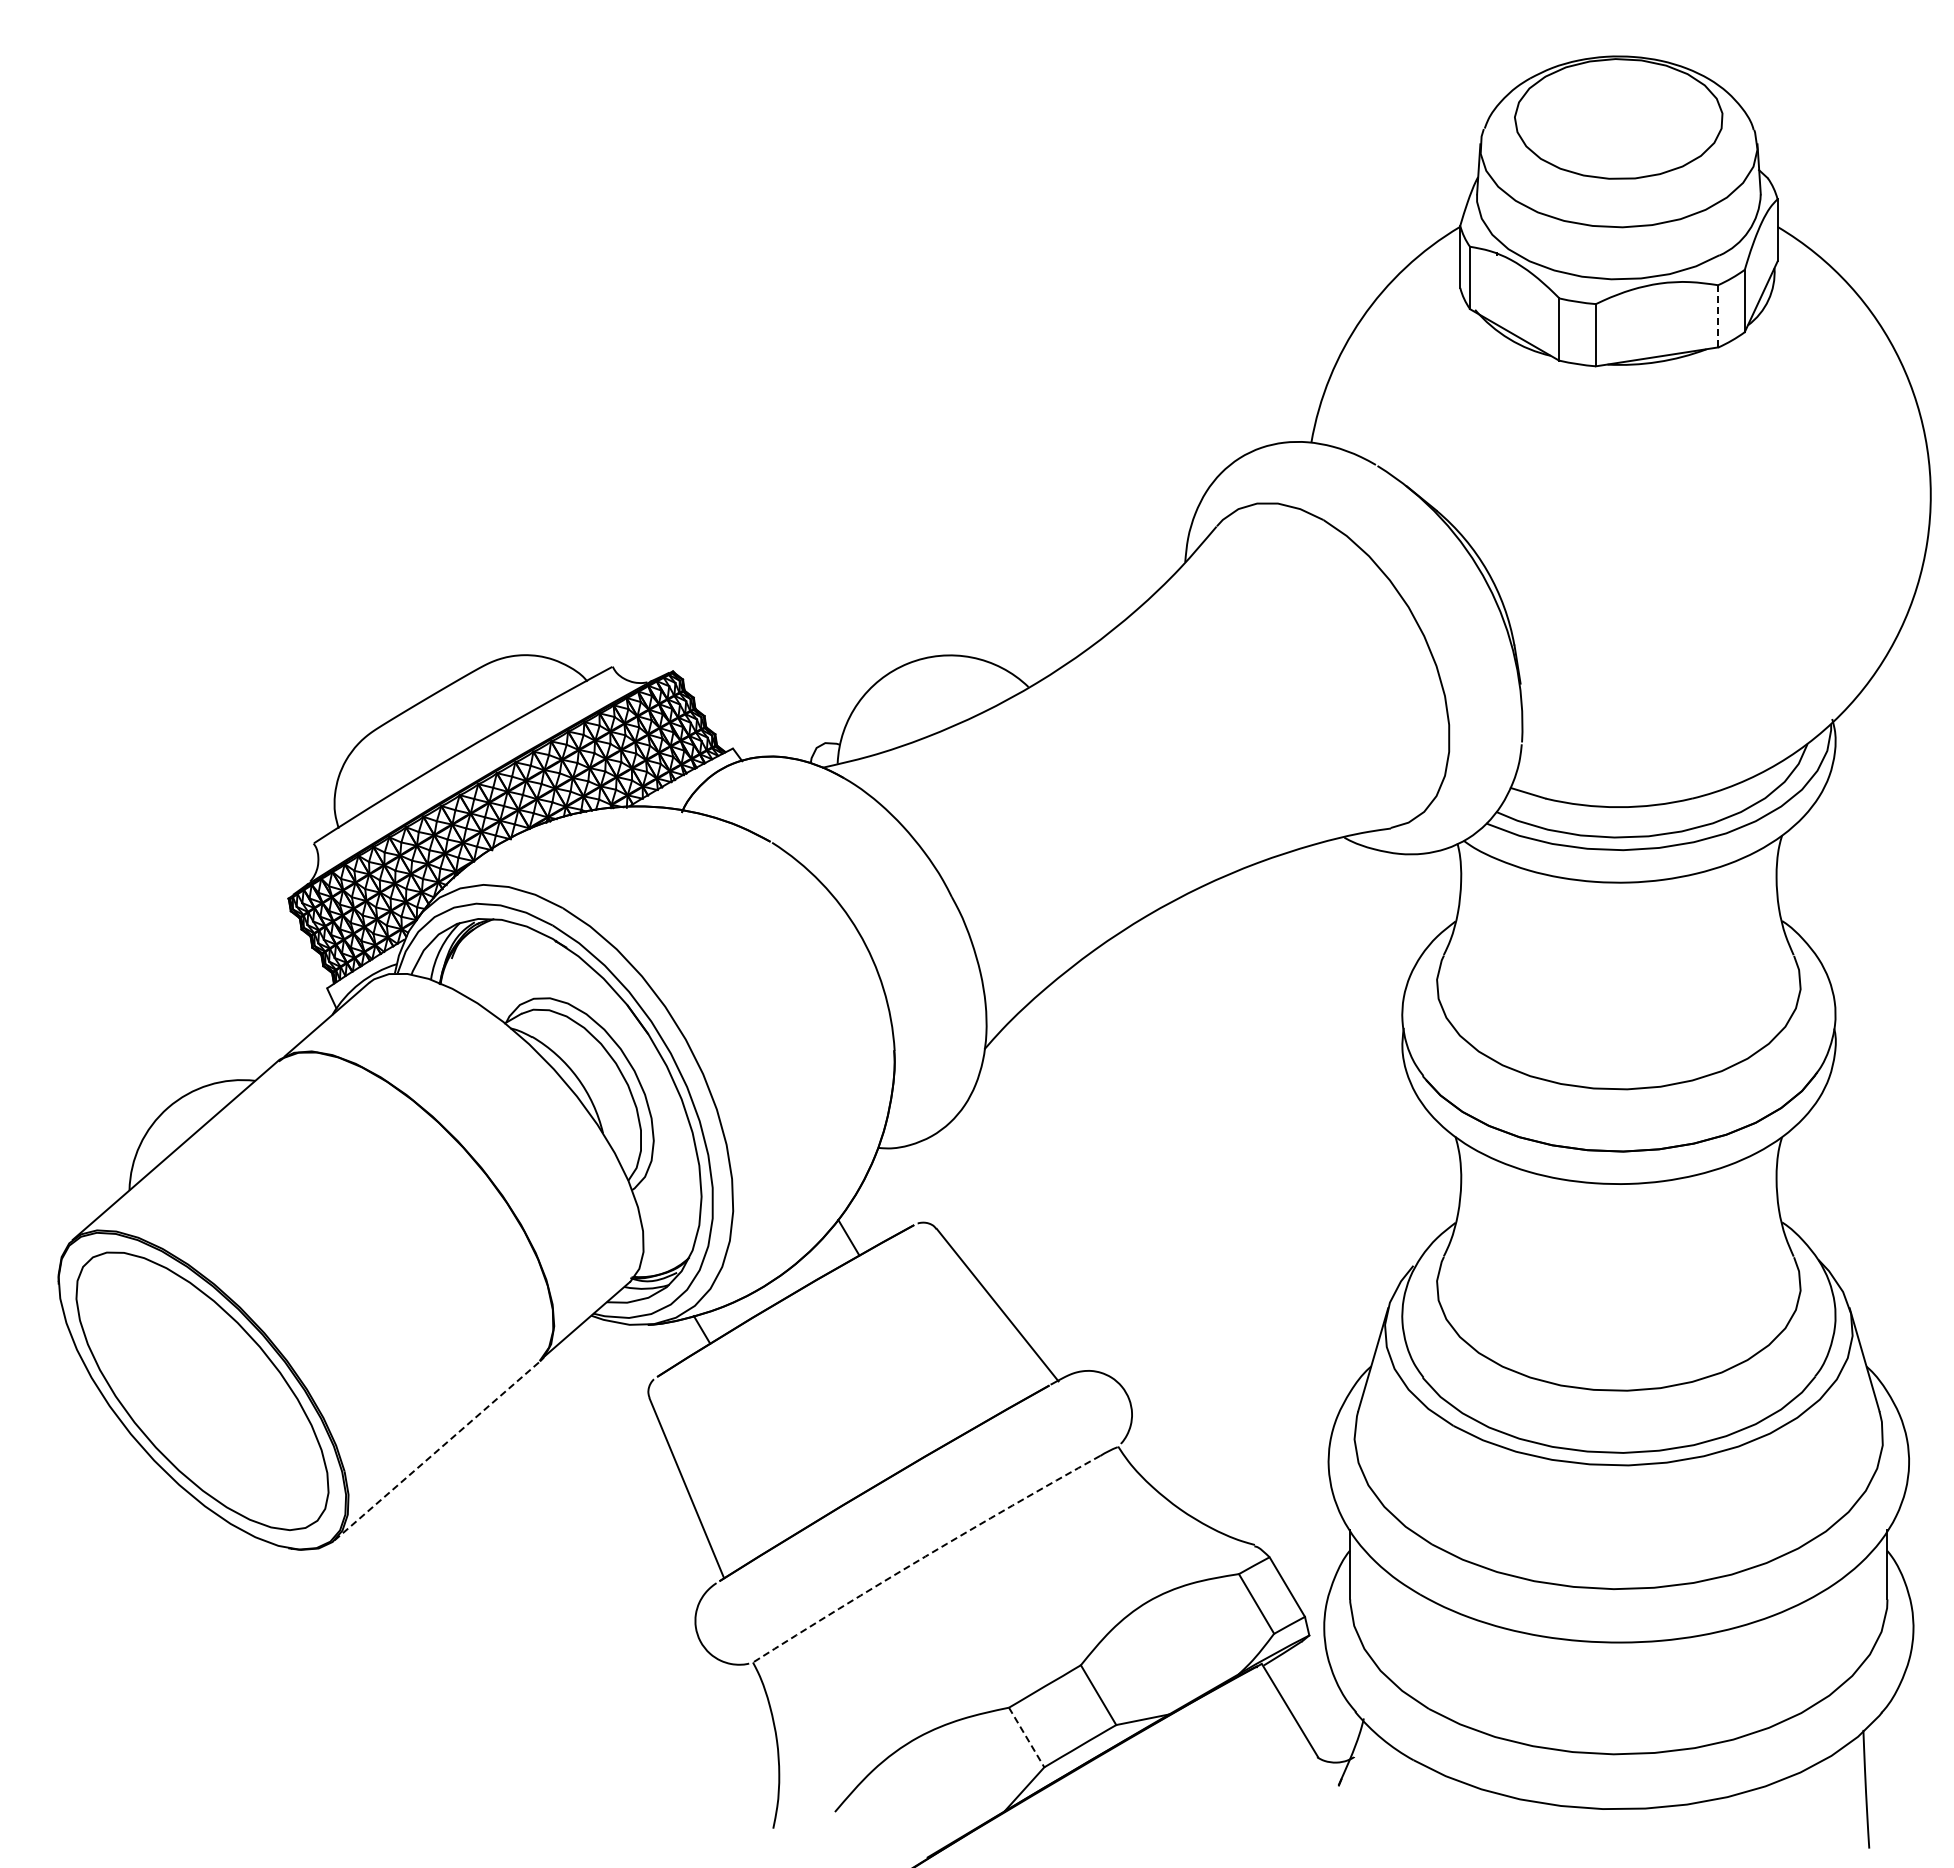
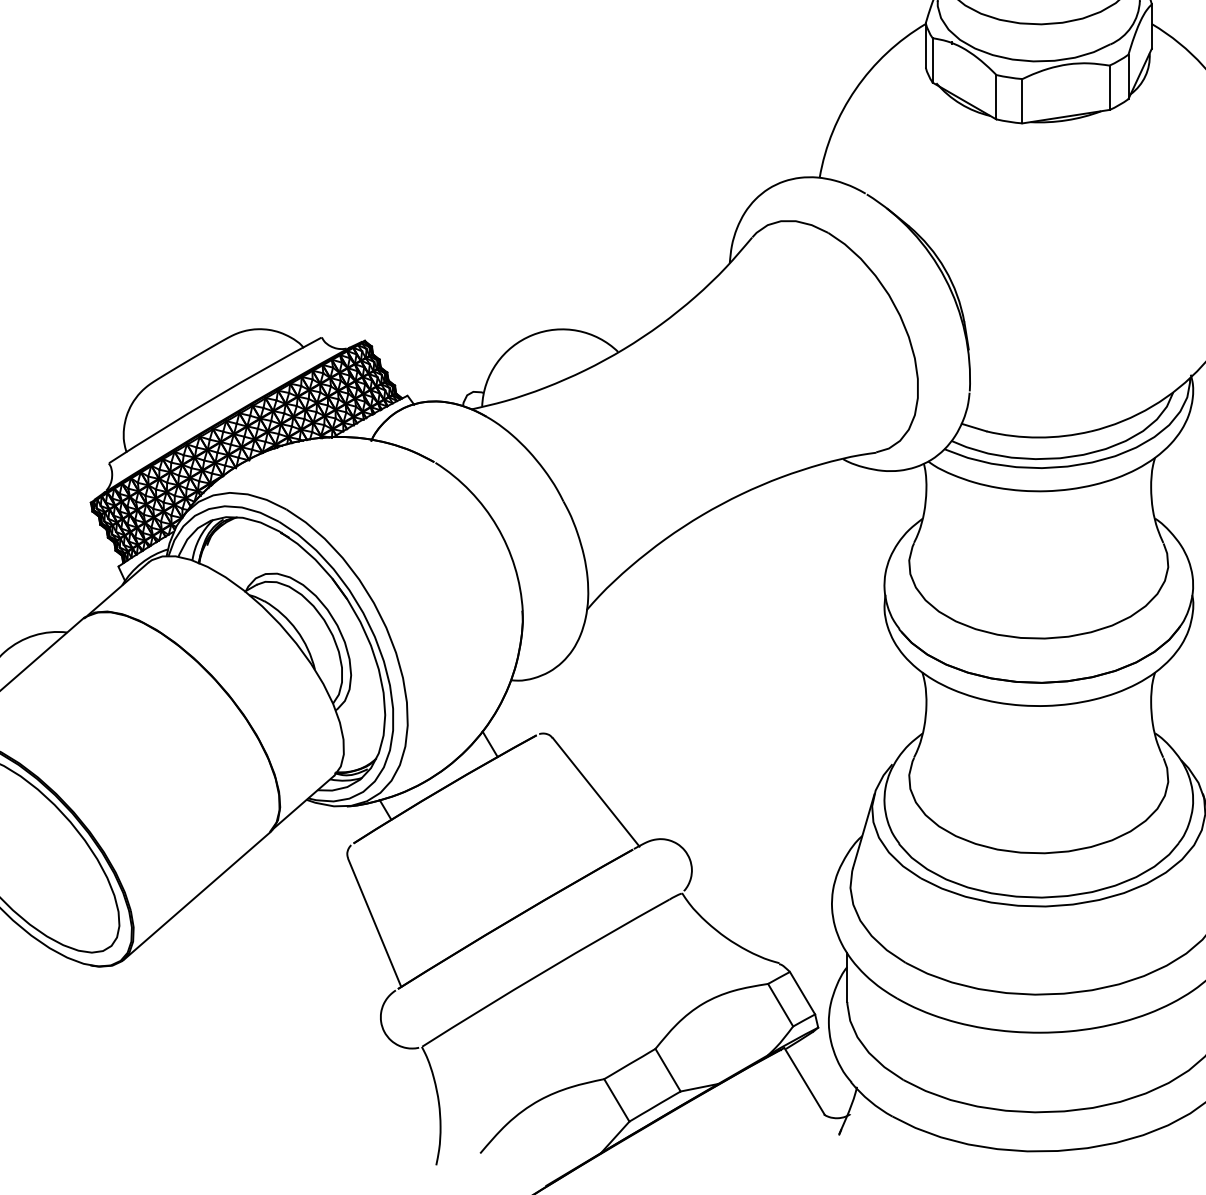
line: (1718, 315) -> (1109, 87), dashed -> solid
line: (437, 1450) -> (197, 895), dashed -> solid
arc: (925, 1556) -> (544, 971), dashed -> solid
line: (1026, 1737) -> (616, 1100), dashed -> solid

